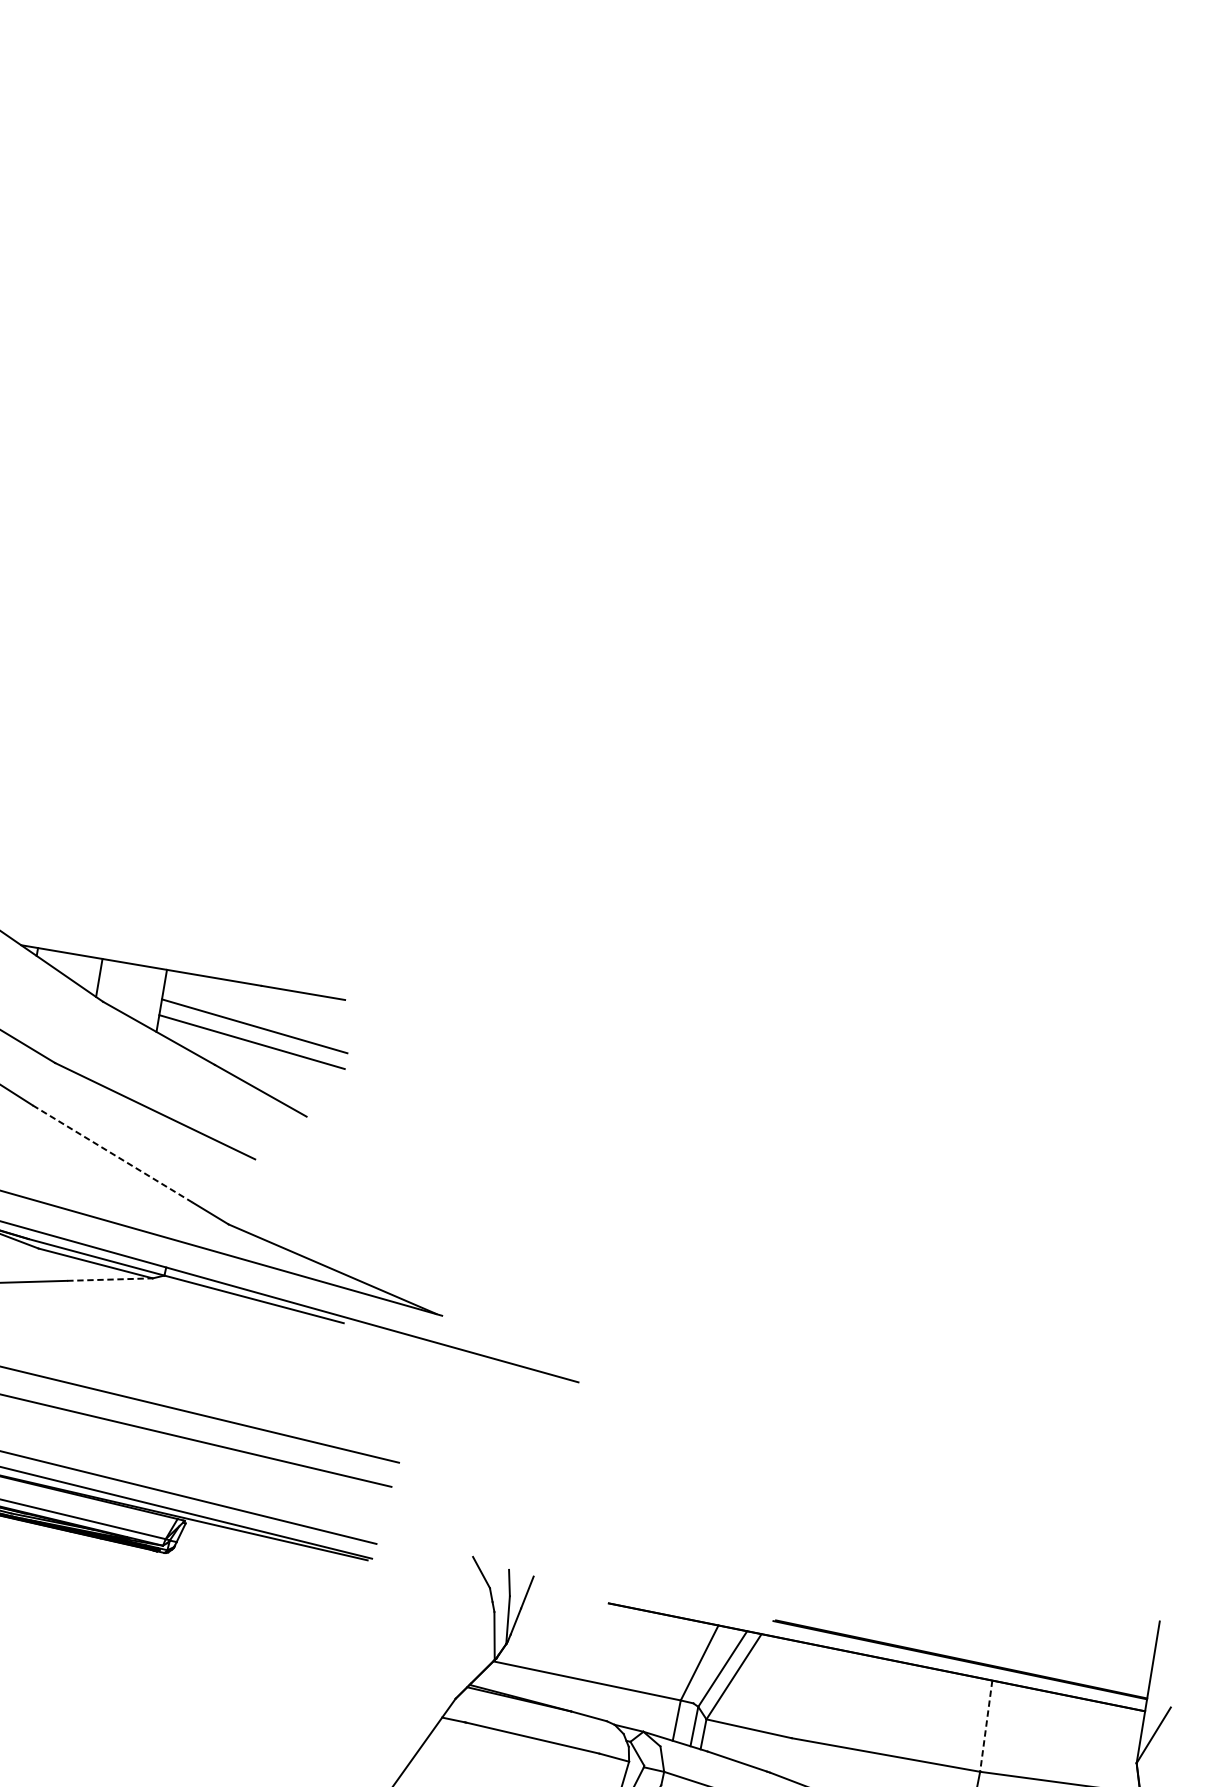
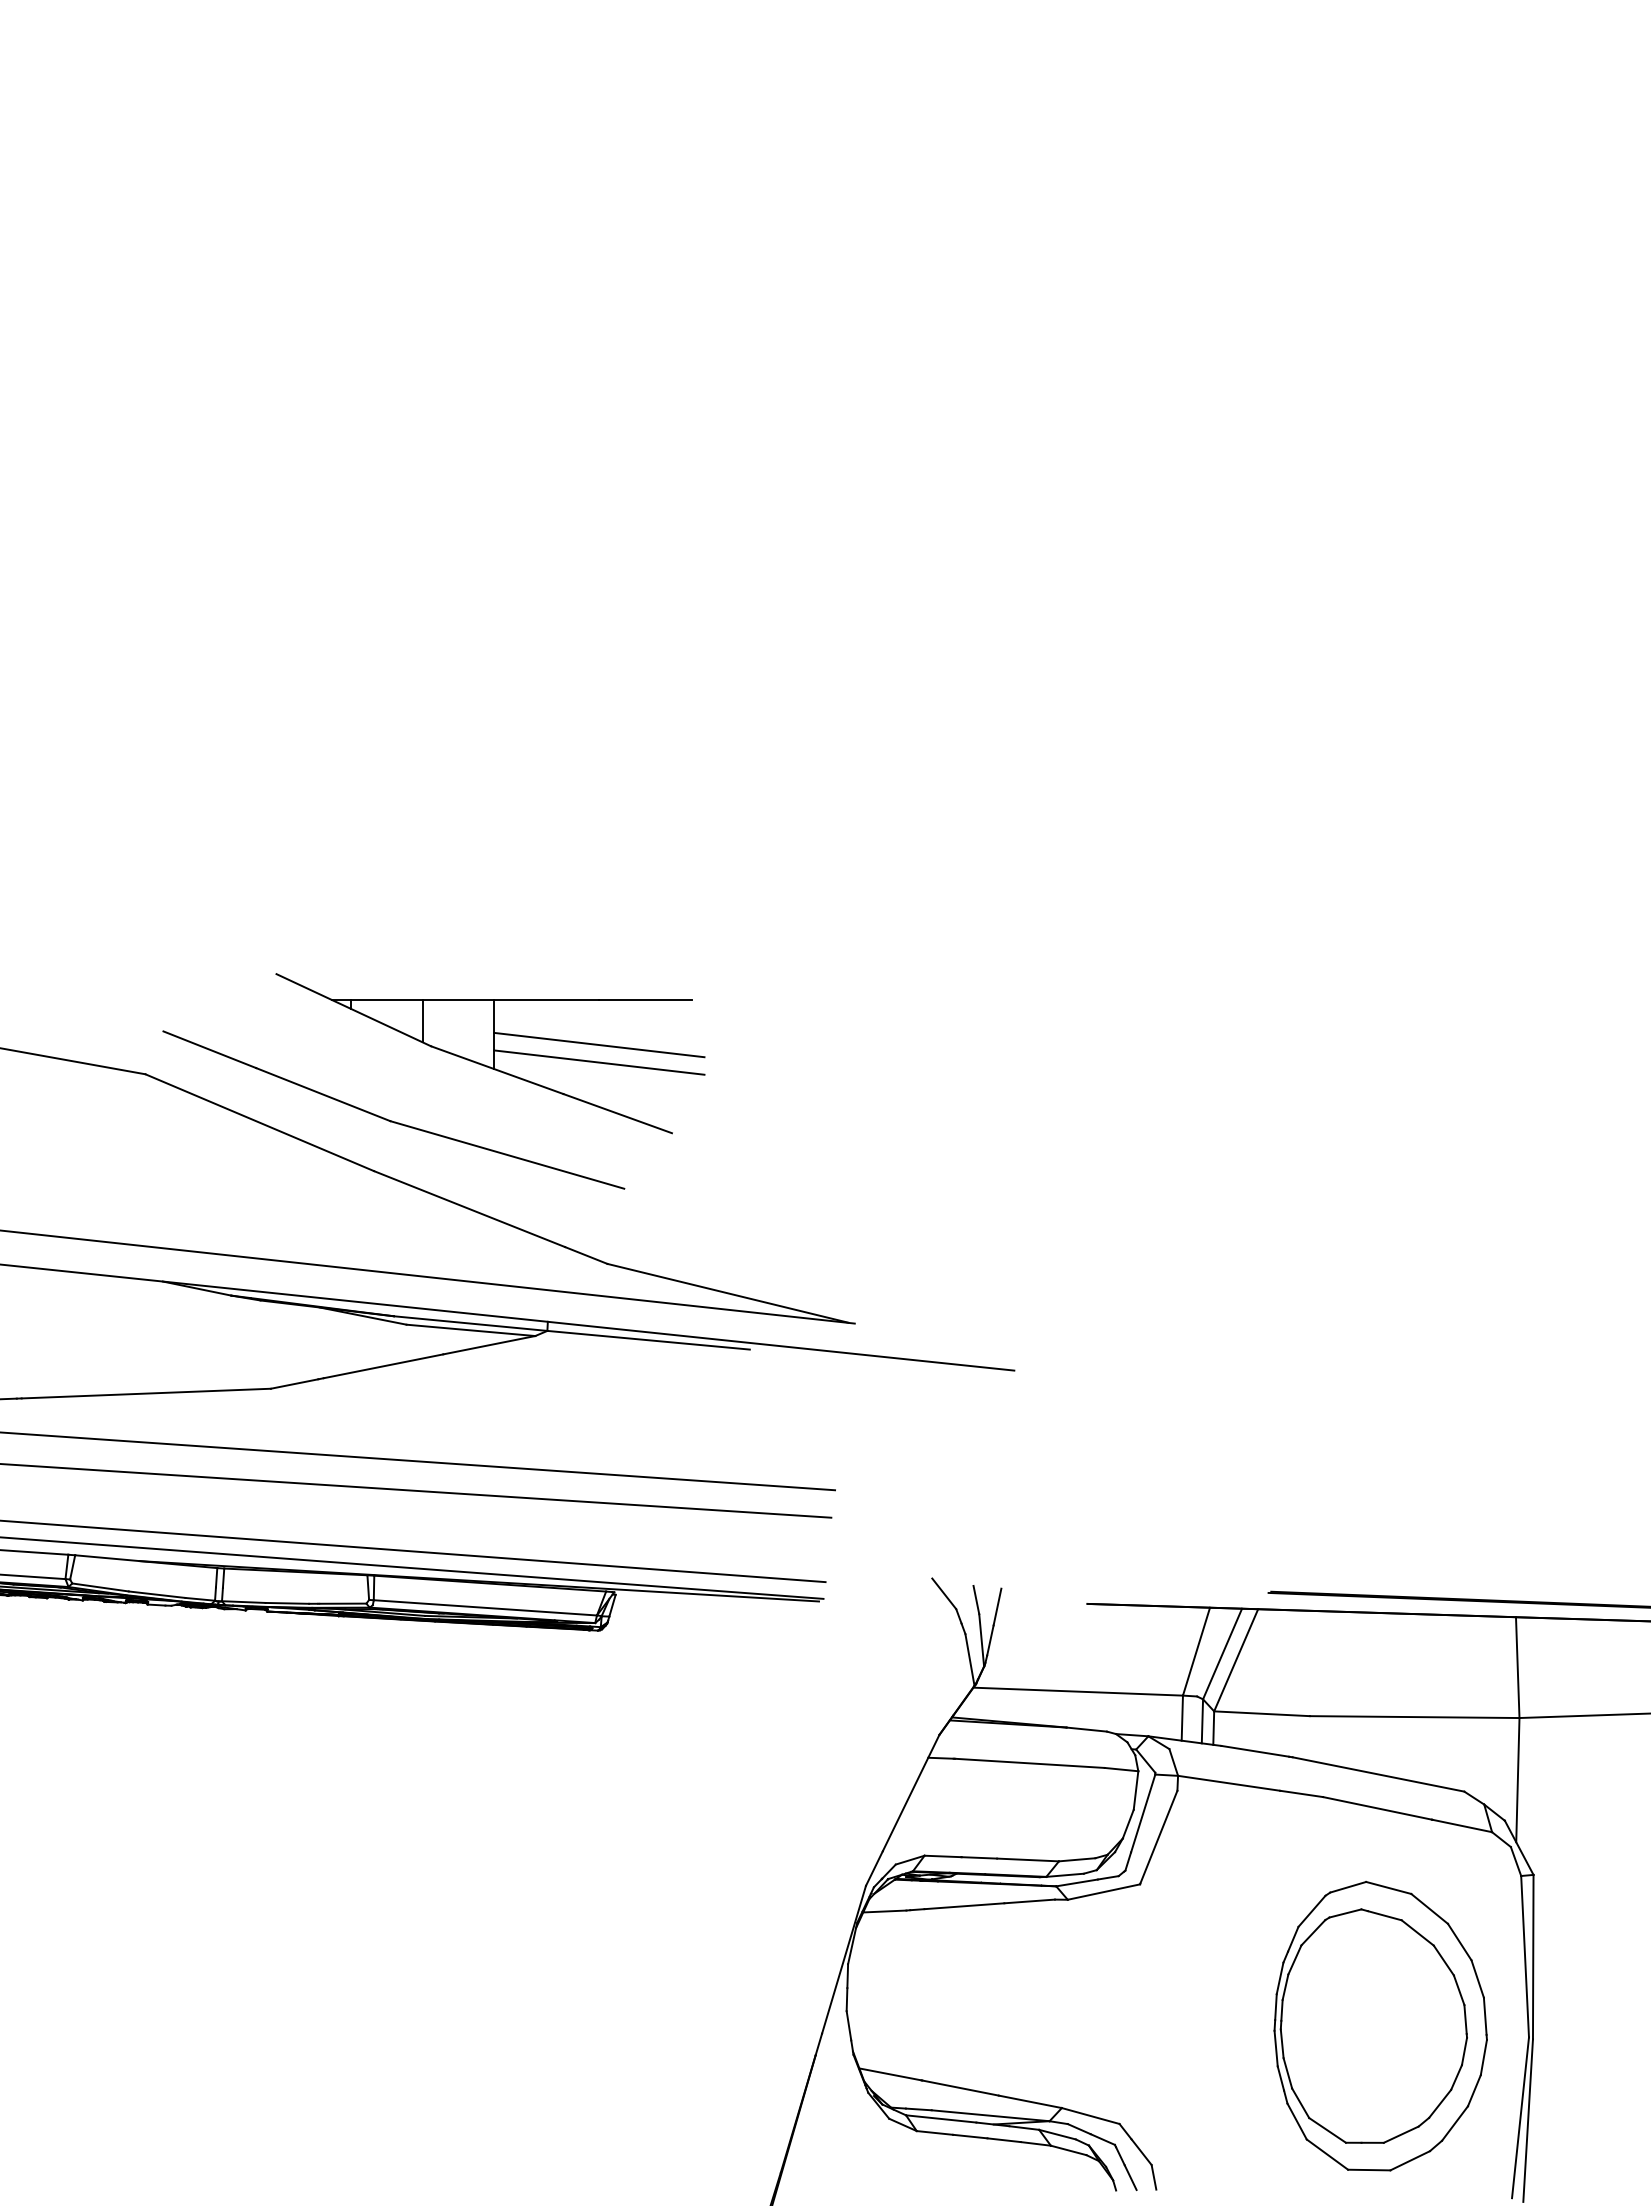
line: (112, 1154) -> (469, 1209), dashed -> solid
line: (110, 1279) -> (489, 1345), dashed -> solid
line: (985, 1726) -> (1517, 1668), dashed -> solid

